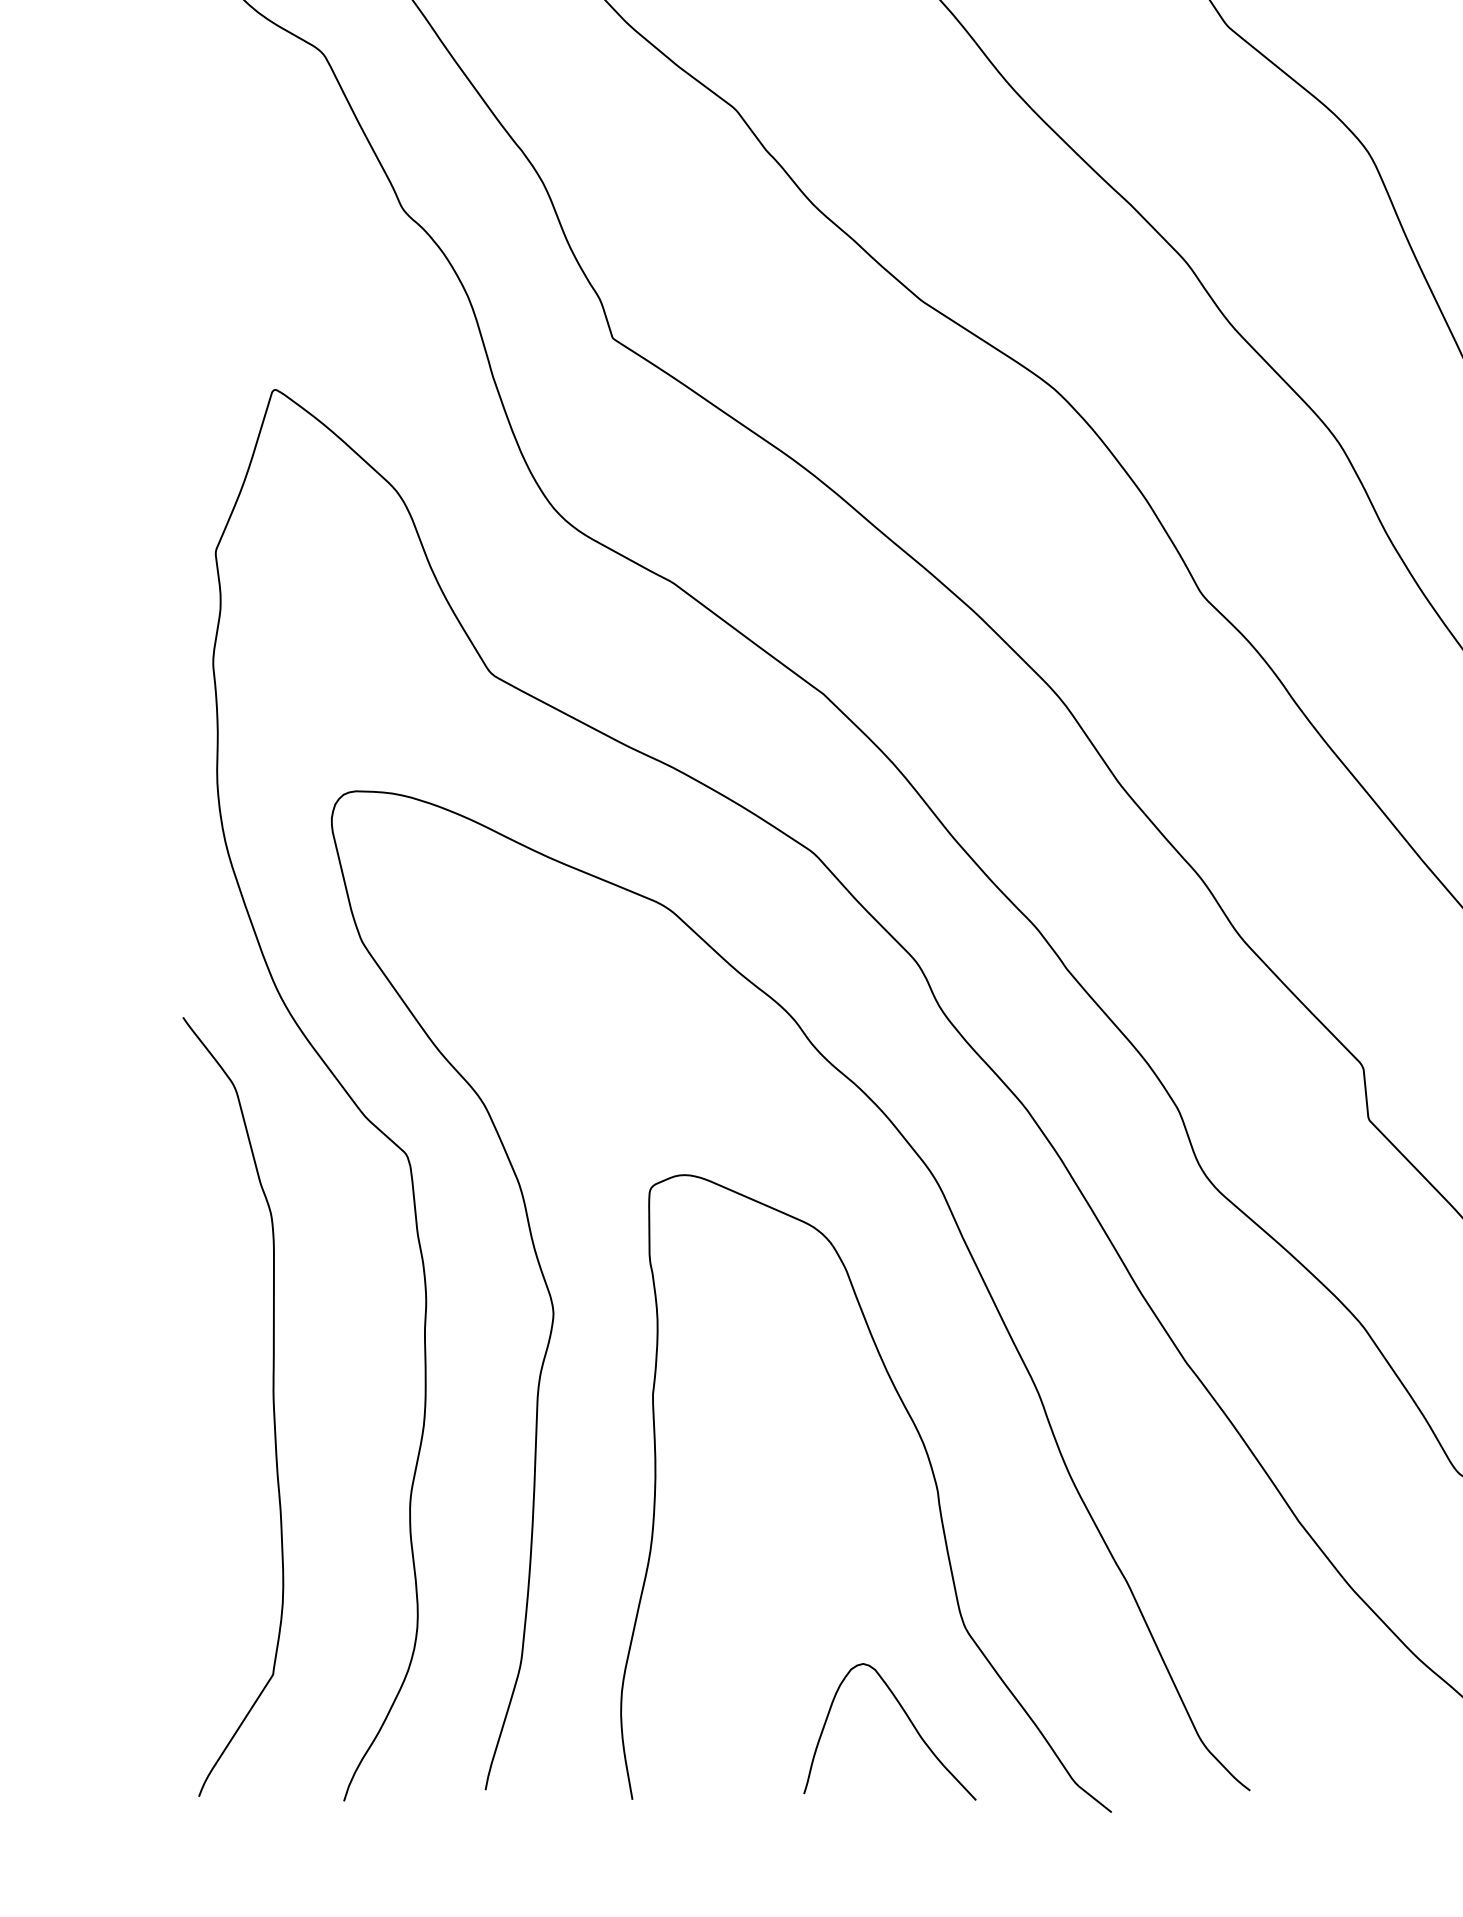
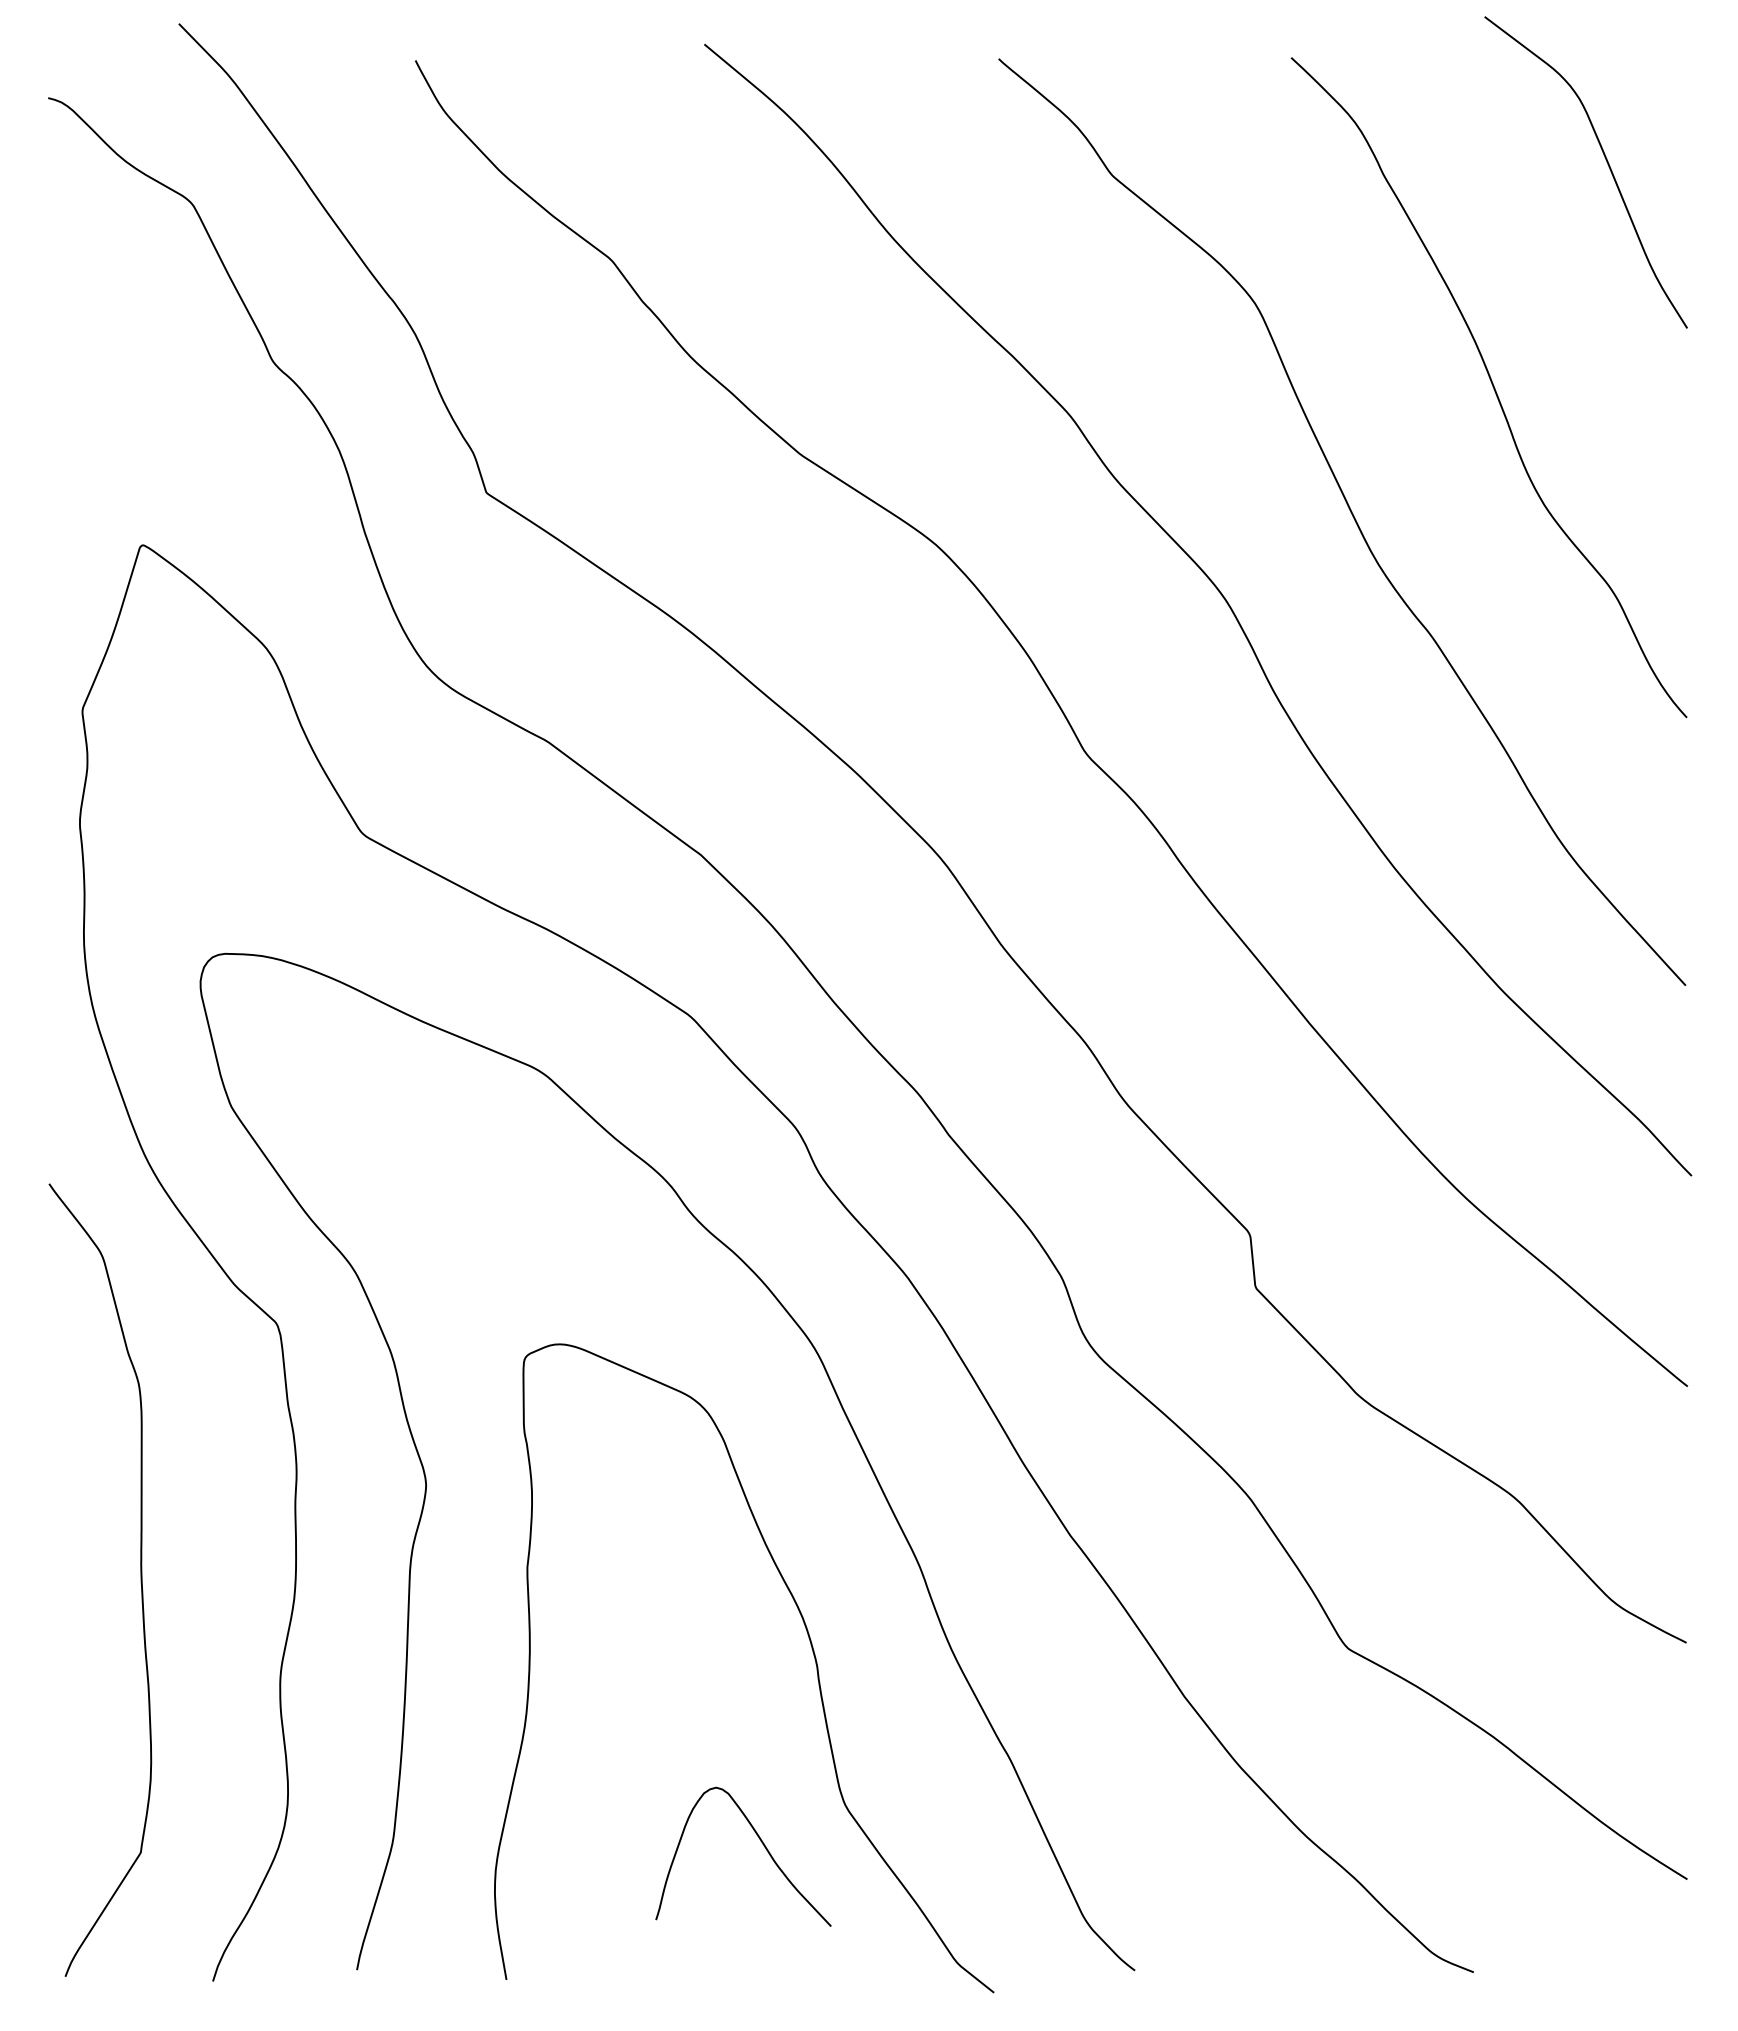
curve: (908, 1719) -> (762, 1844), moved

